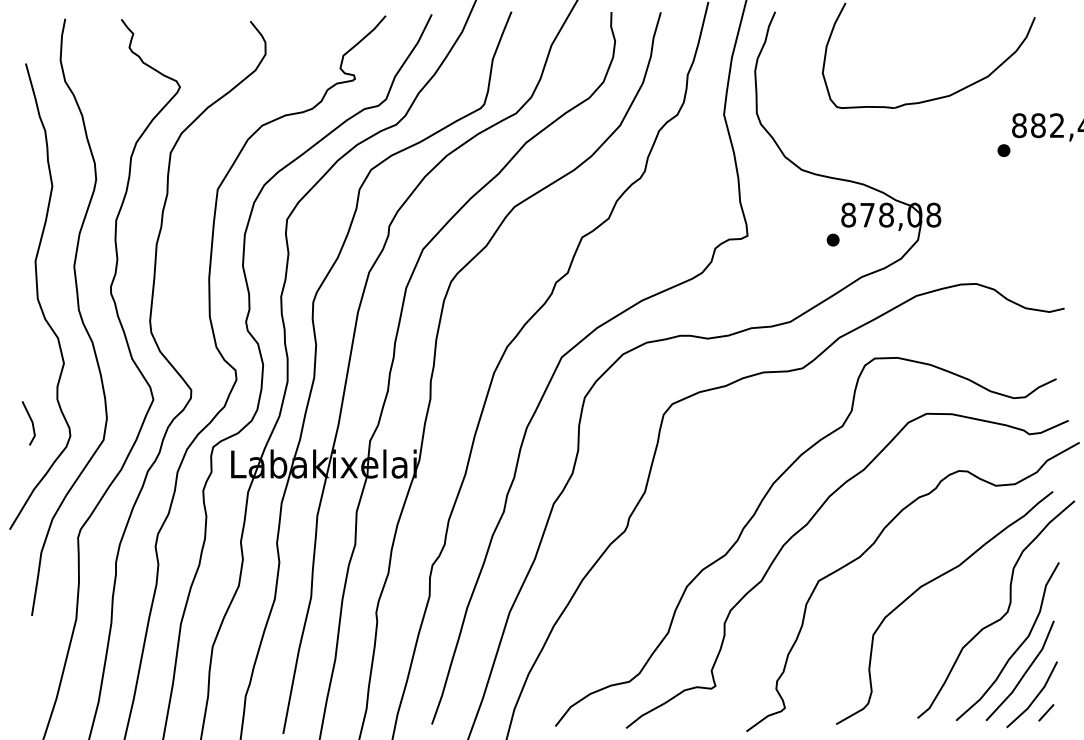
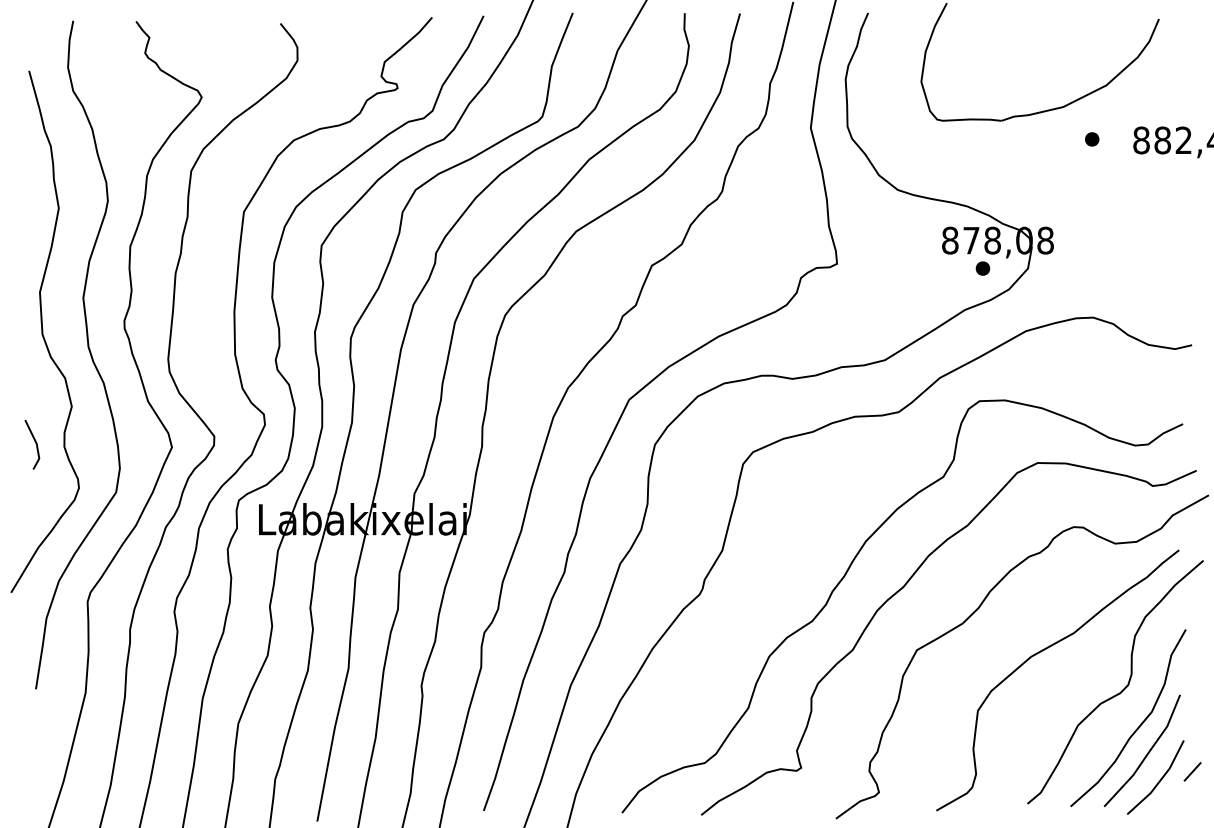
part: (1004, 150) -> (1092, 139), moved
part: (832, 240) -> (982, 268), moved
part: (28, 423) -> (32, 444), moved
line: (1046, 712) -> (1192, 771), moved

